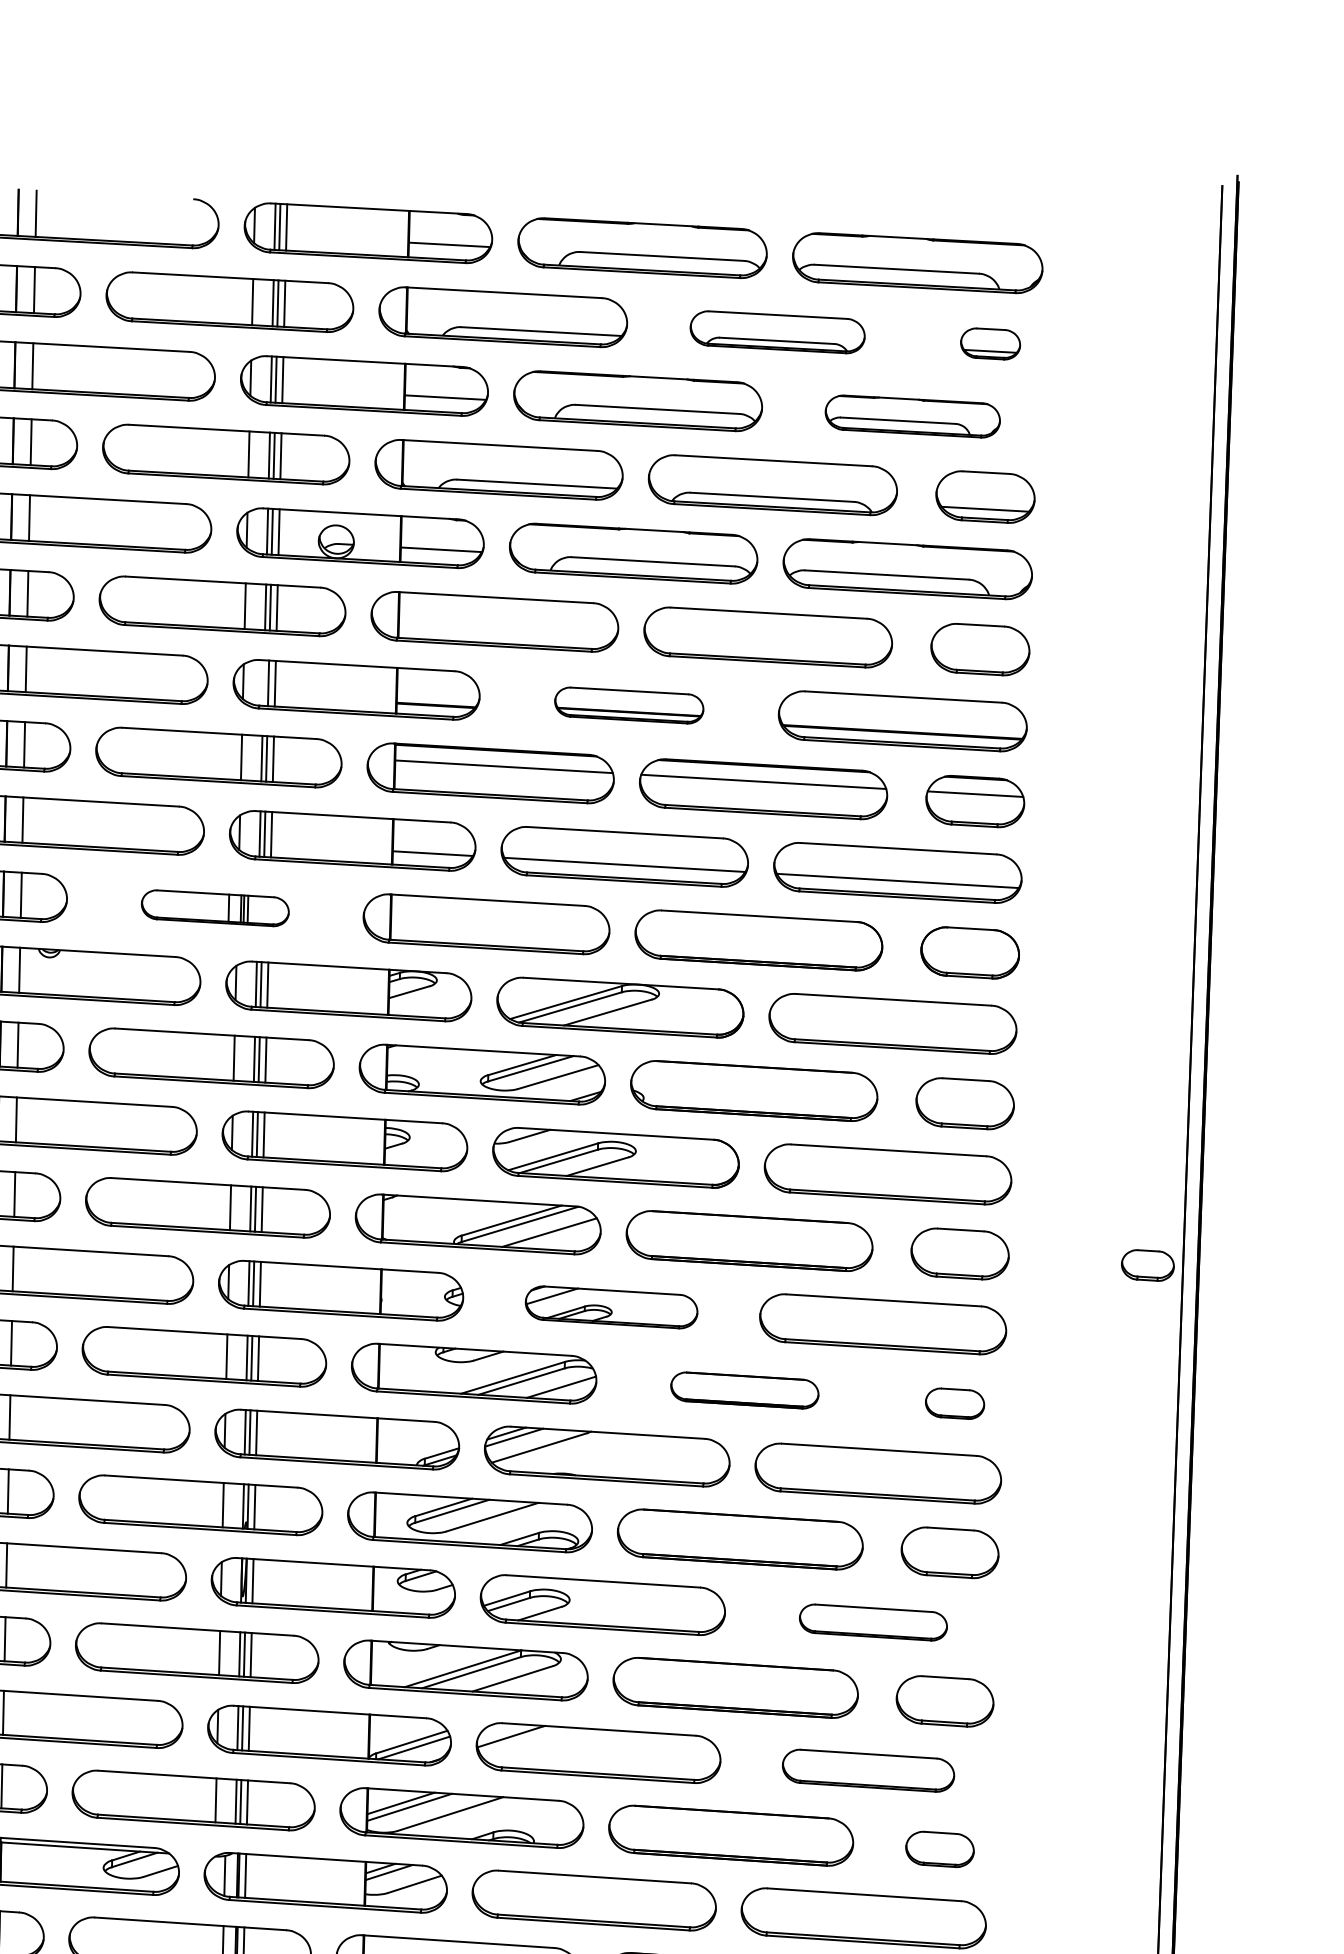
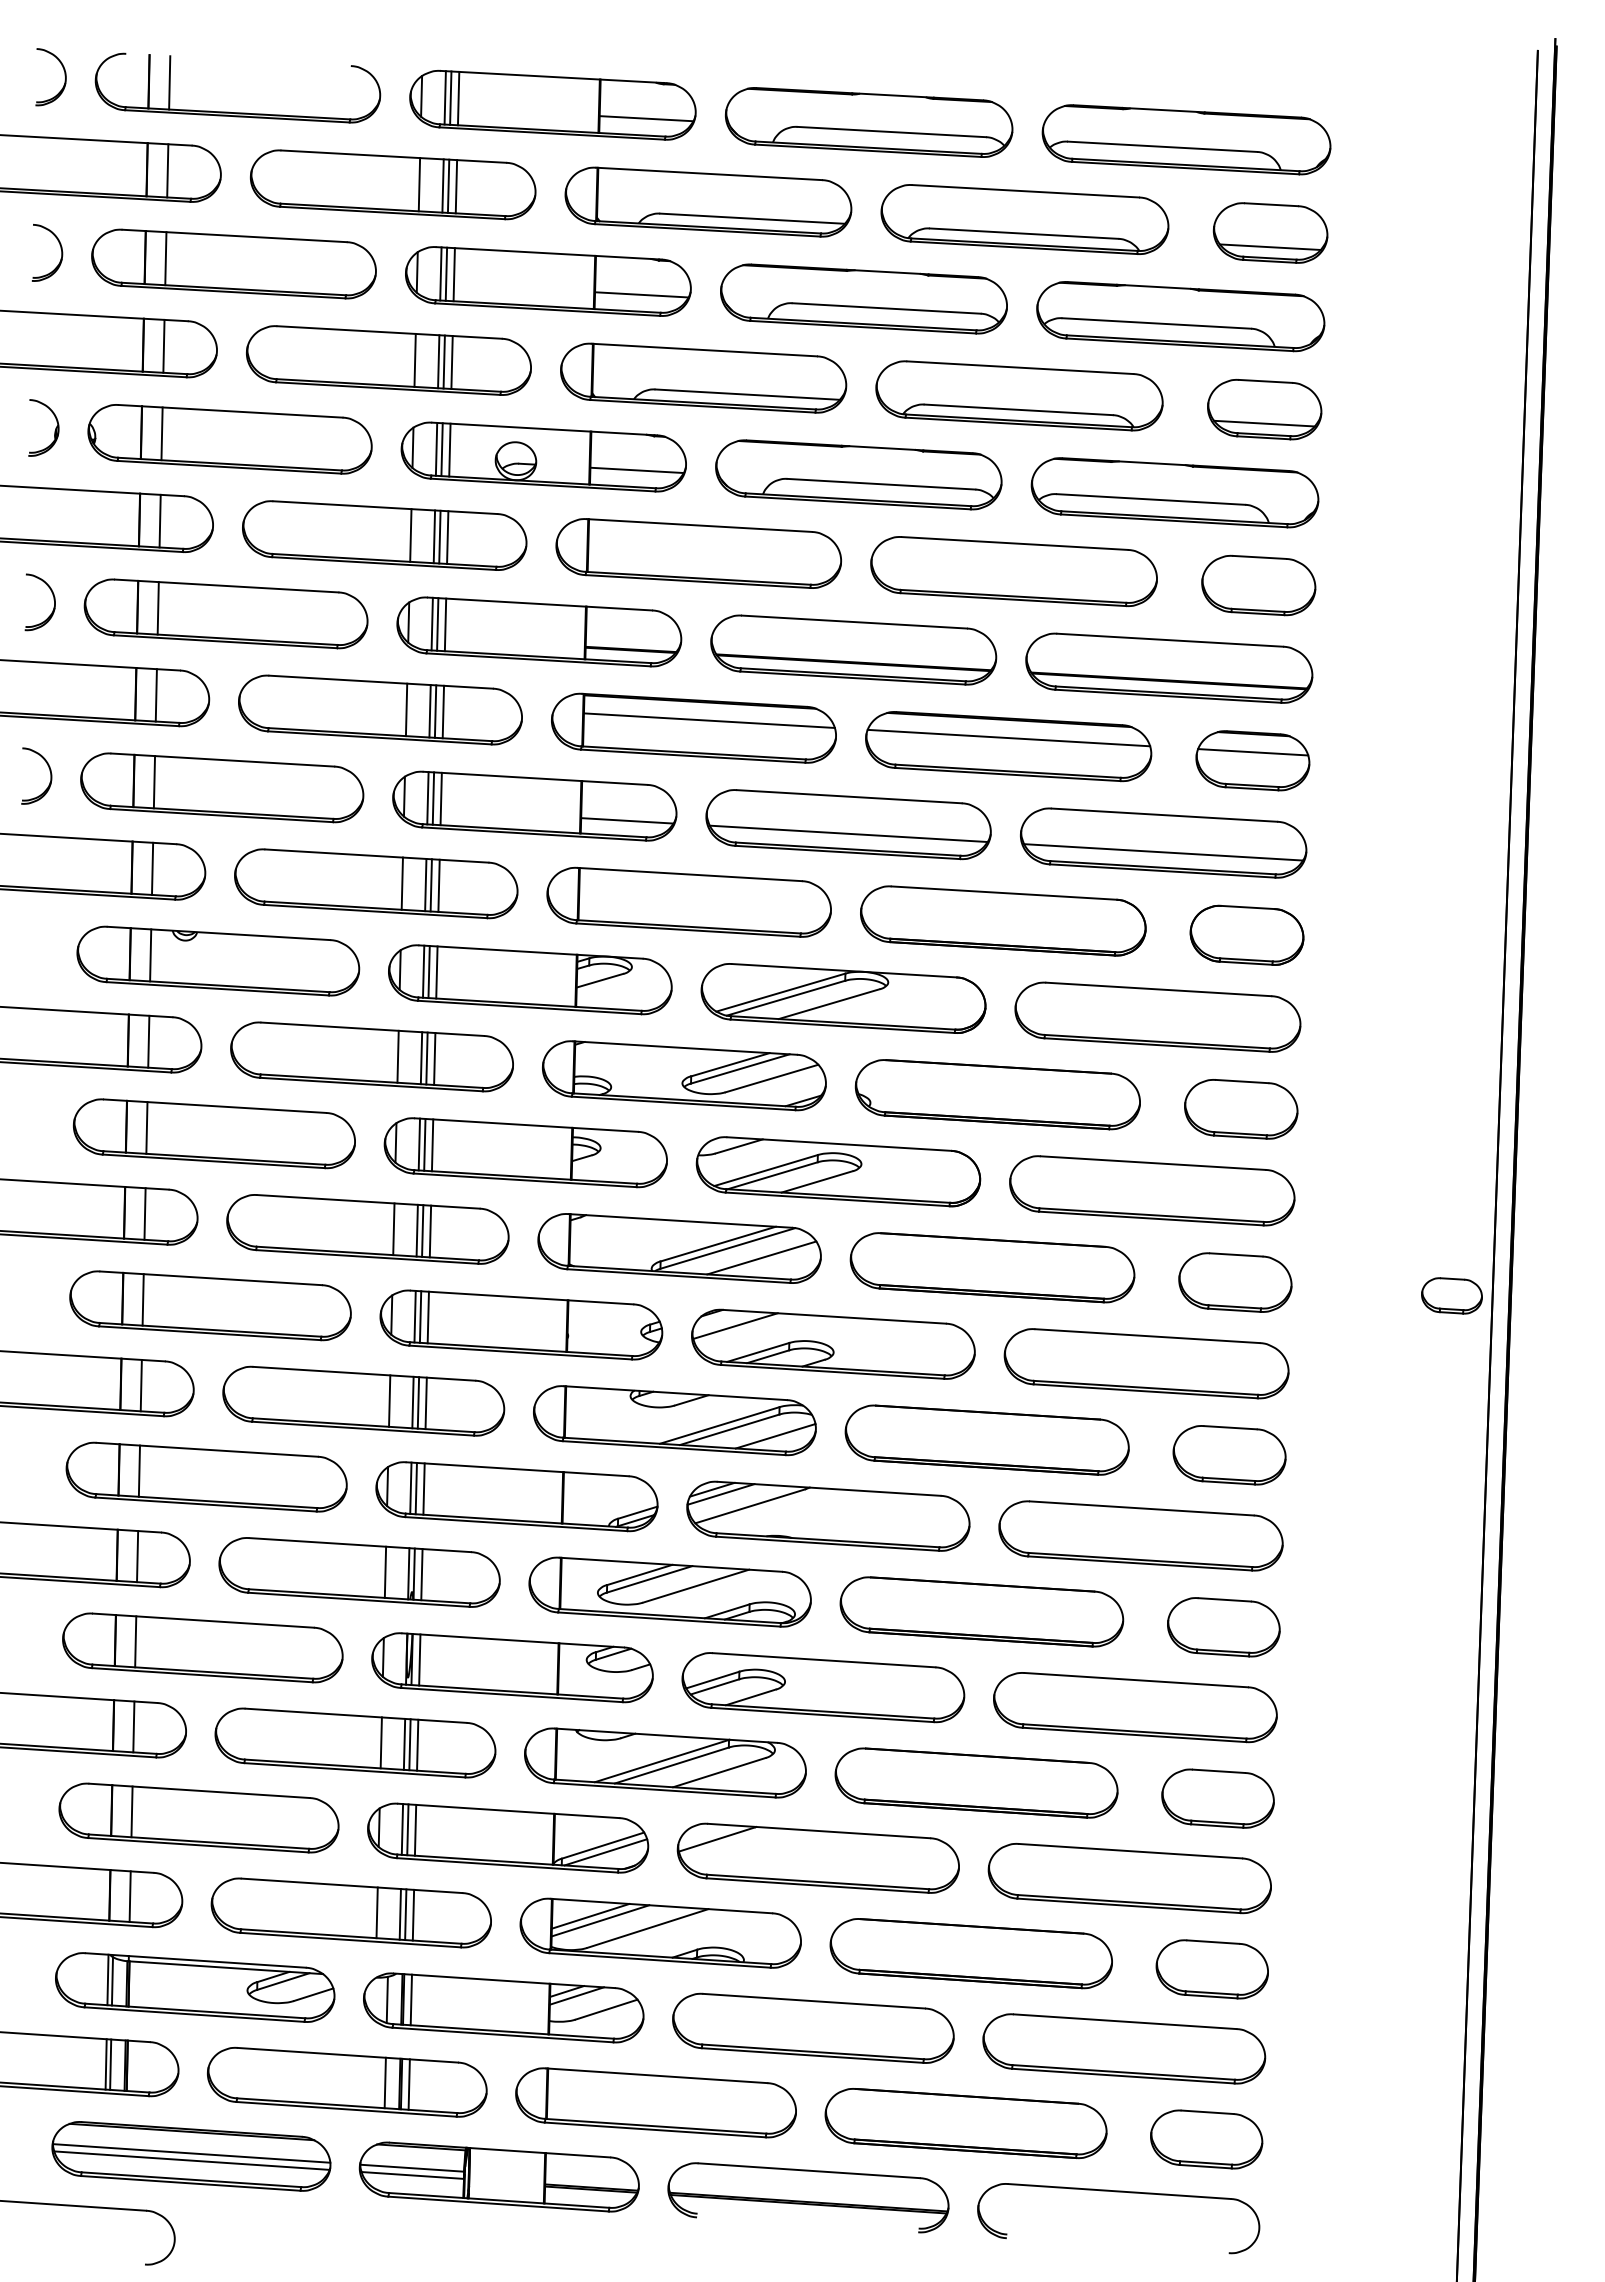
part: (777, 332) -> (1024, 219), size x1.43
part: (990, 343) -> (1270, 232), size x1.67
part: (912, 416) -> (1180, 316), size x1.43
line: (263, 682) -> (431, 623), added
part: (629, 705) -> (853, 649), size x1.67
part: (215, 907) -> (376, 883), size x1.67
part: (611, 1306) -> (833, 1343), size x1.43
part: (744, 1390) -> (986, 1439), size x1.67
part: (954, 1403) -> (1229, 1455), size x1.67
part: (873, 1622) -> (1135, 1707), size x1.67
part: (868, 1770) -> (1129, 1878), size x1.43
part: (939, 1849) -> (1211, 1969), size x1.43

